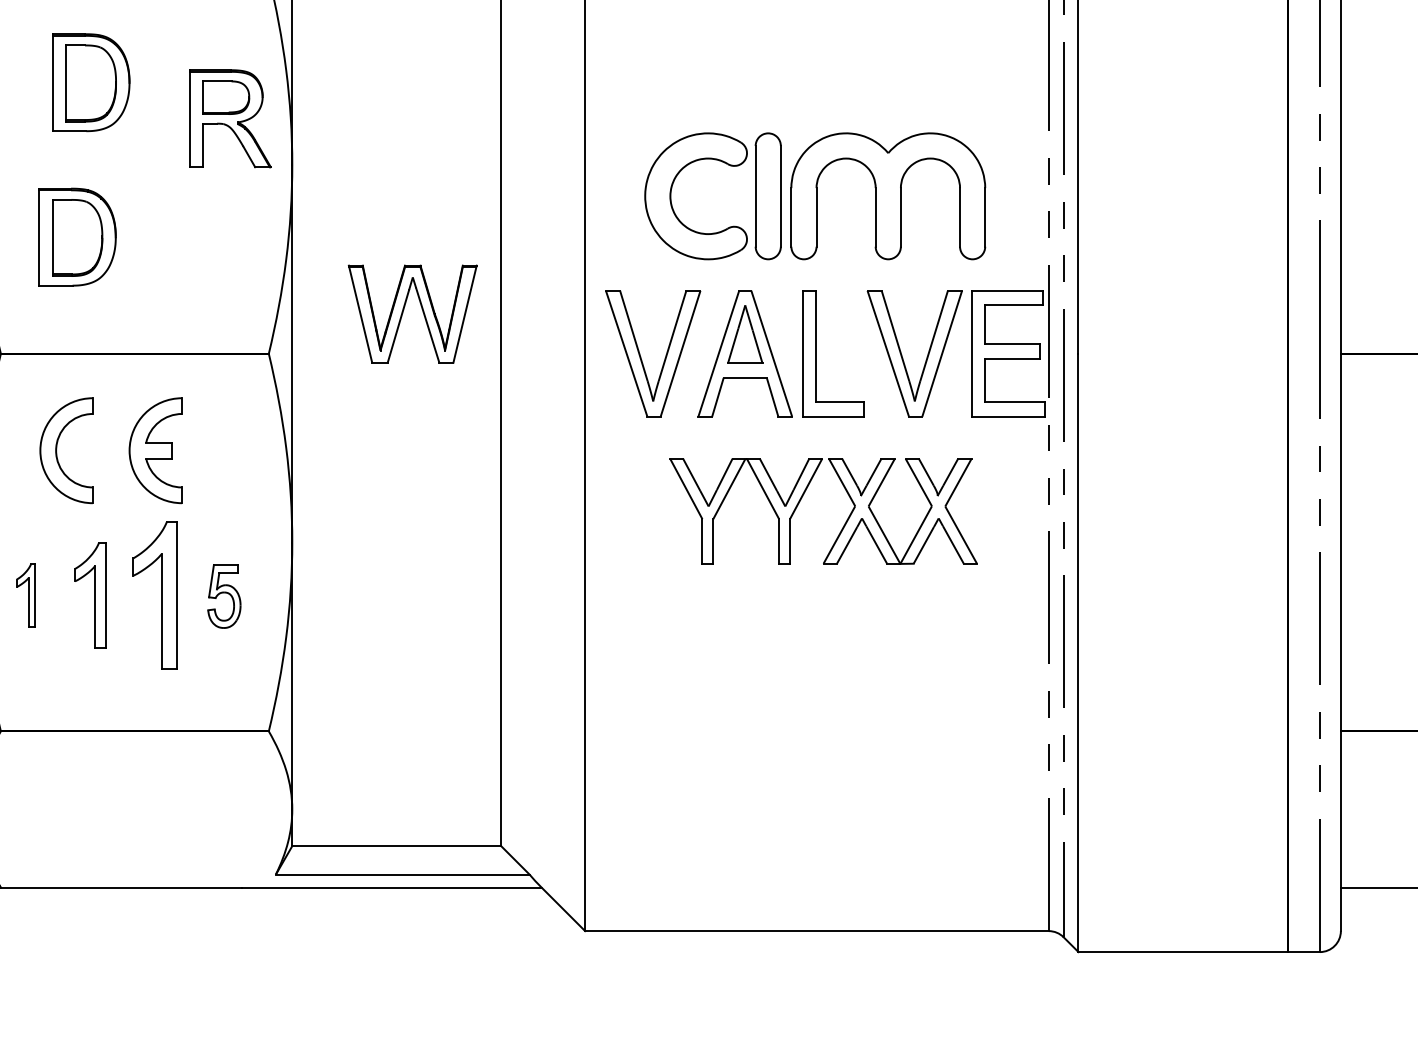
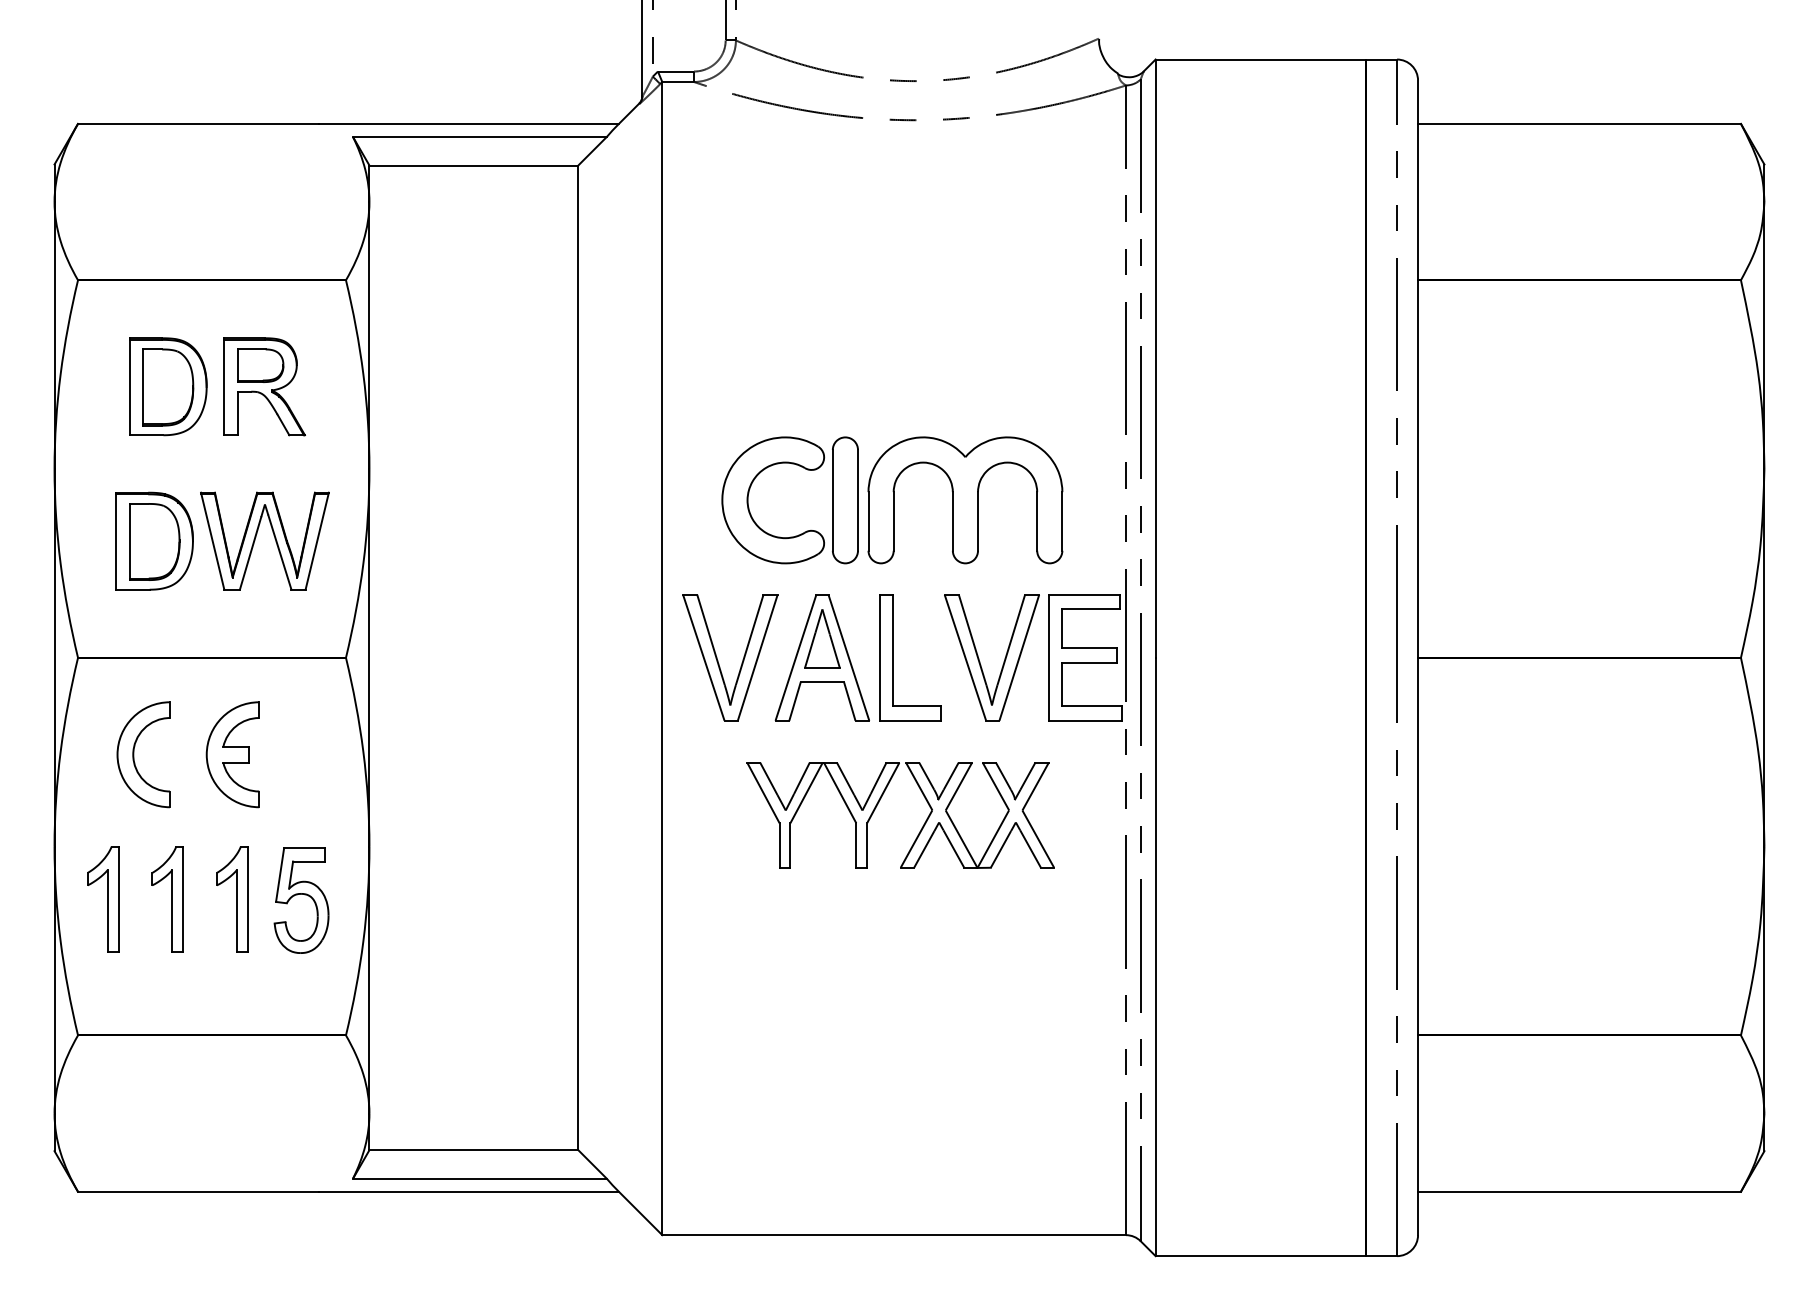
part: (230, 118) -> (264, 386), moved
part: (404, 310) -> (256, 537), moved
part: (26, 595) -> (103, 899), size x1.67
part: (155, 595) -> (232, 899), size x0.71
part: (224, 596) -> (301, 900), size x1.67

